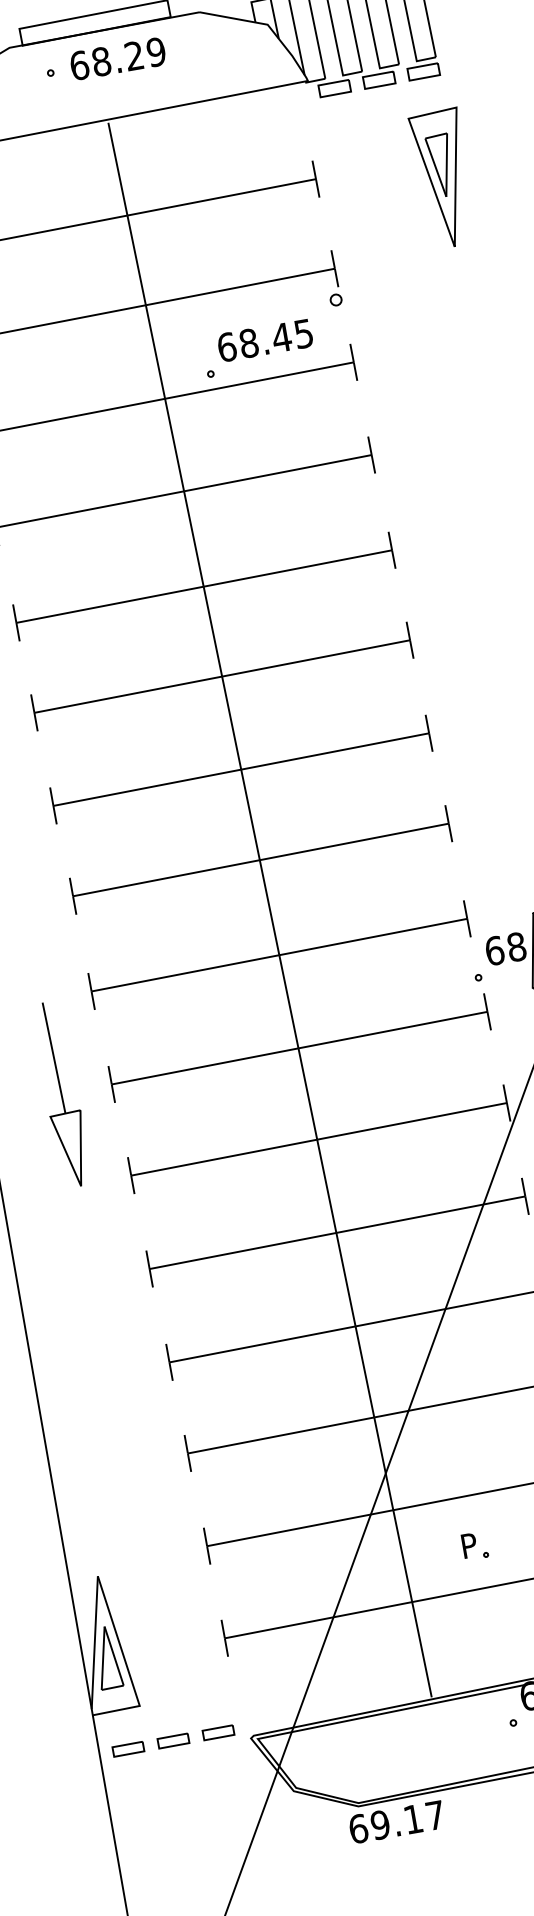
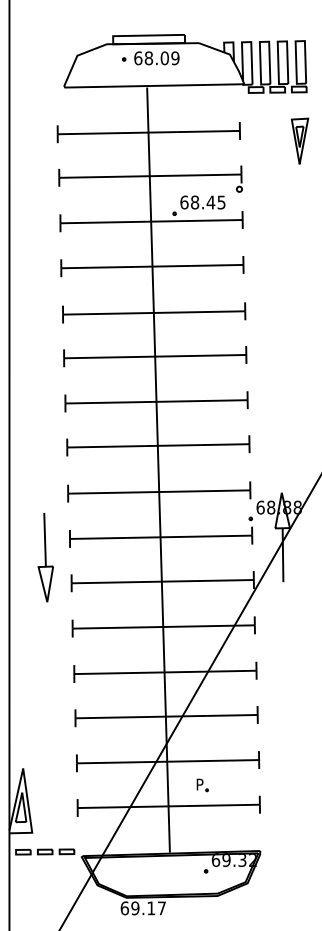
text: (133, 56) -> (164, 58), 68.29 -> 68.09
part: (443, 179) -> (299, 141), size x0.7
part: (61, 1094) -> (45, 557), moved

